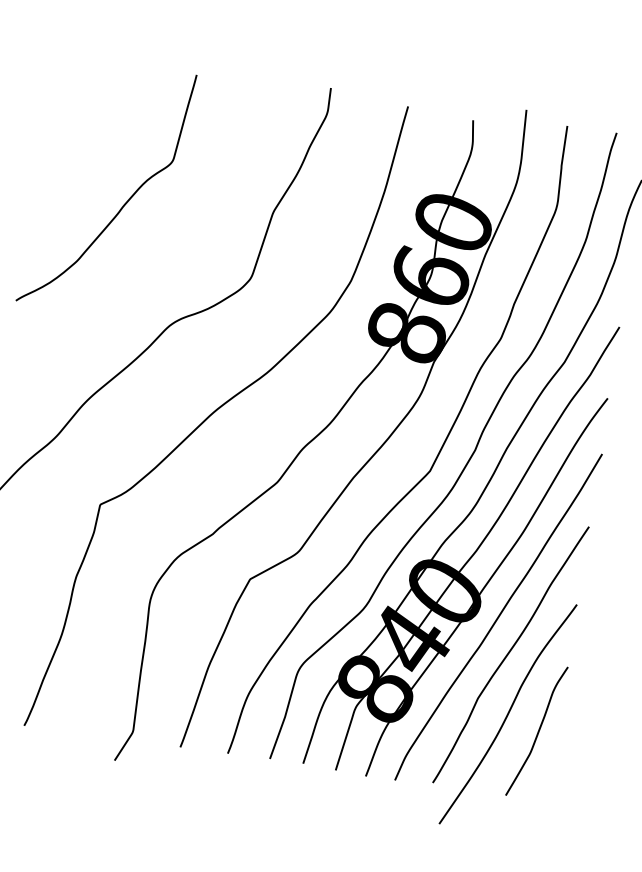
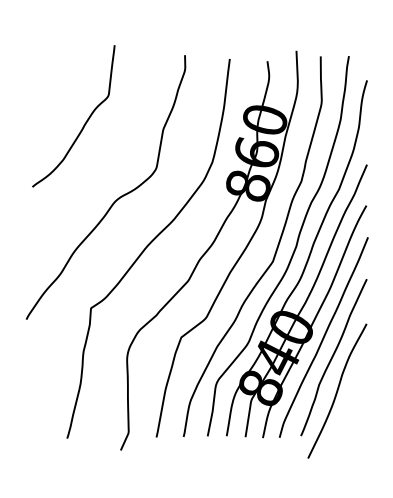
curve: (125, 200) -> (85, 121), moved
curve: (538, 730) -> (355, 397), removed

